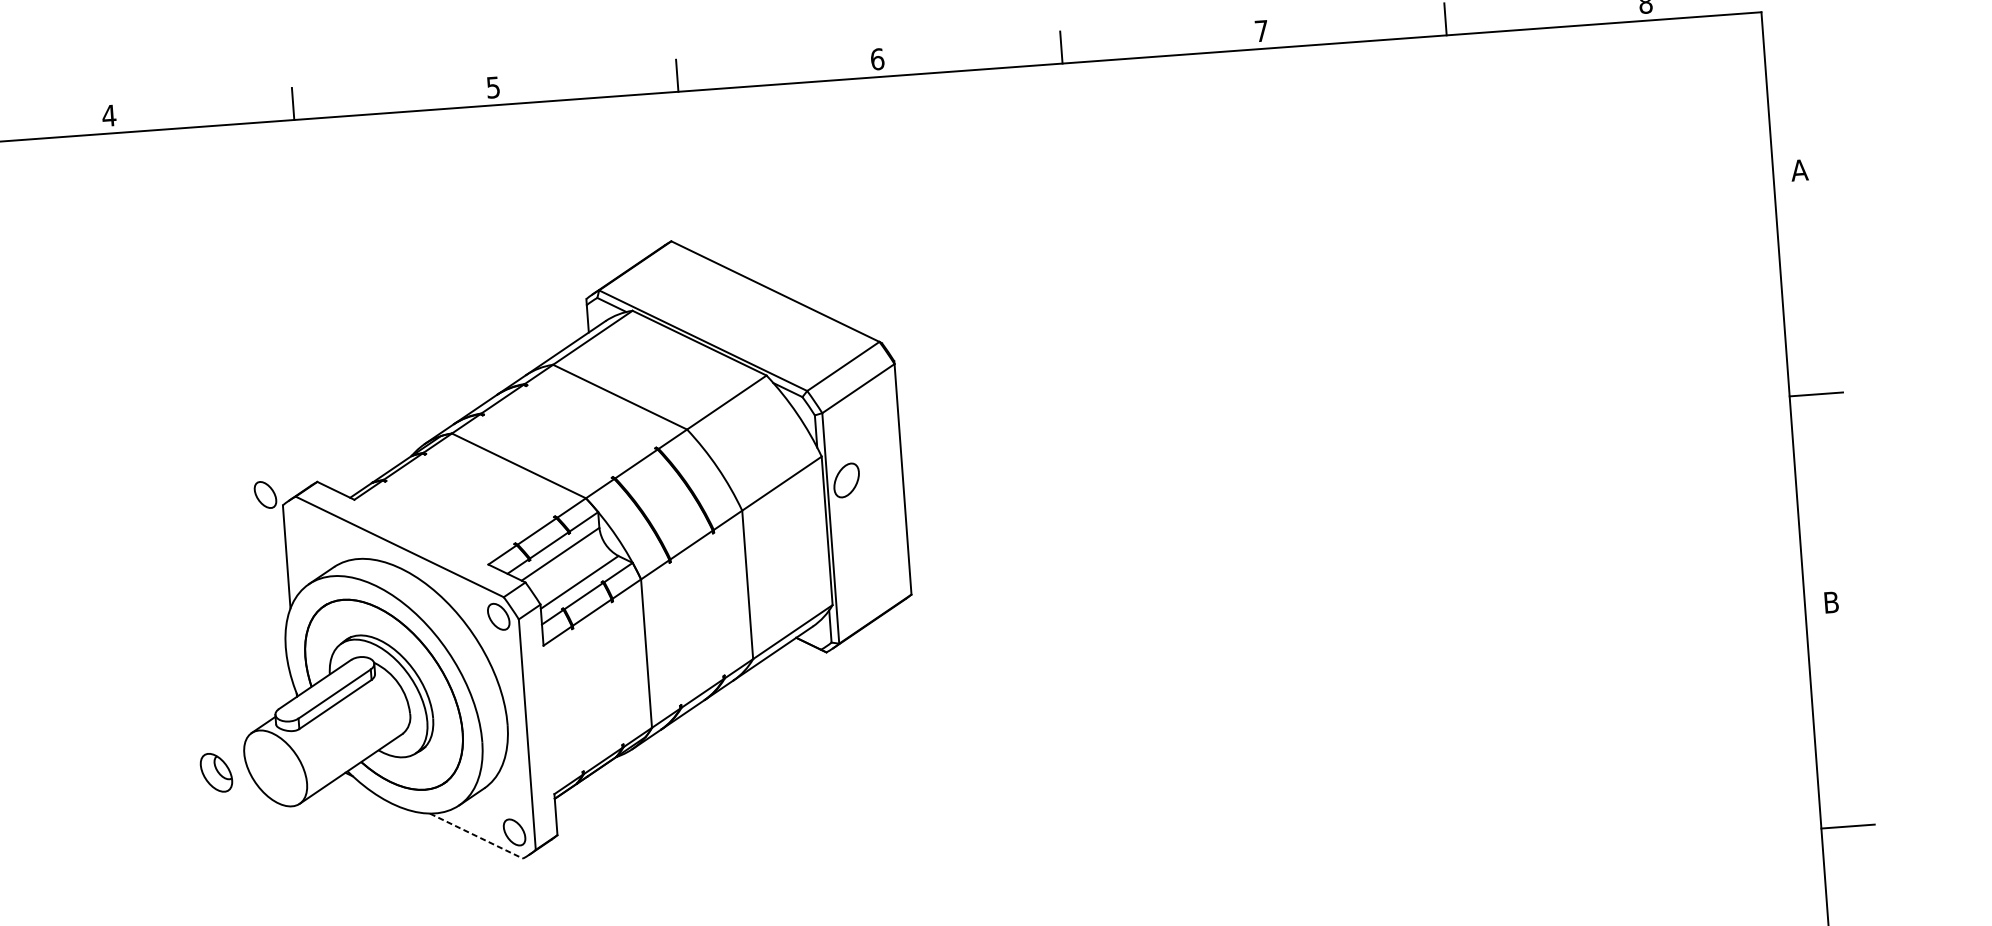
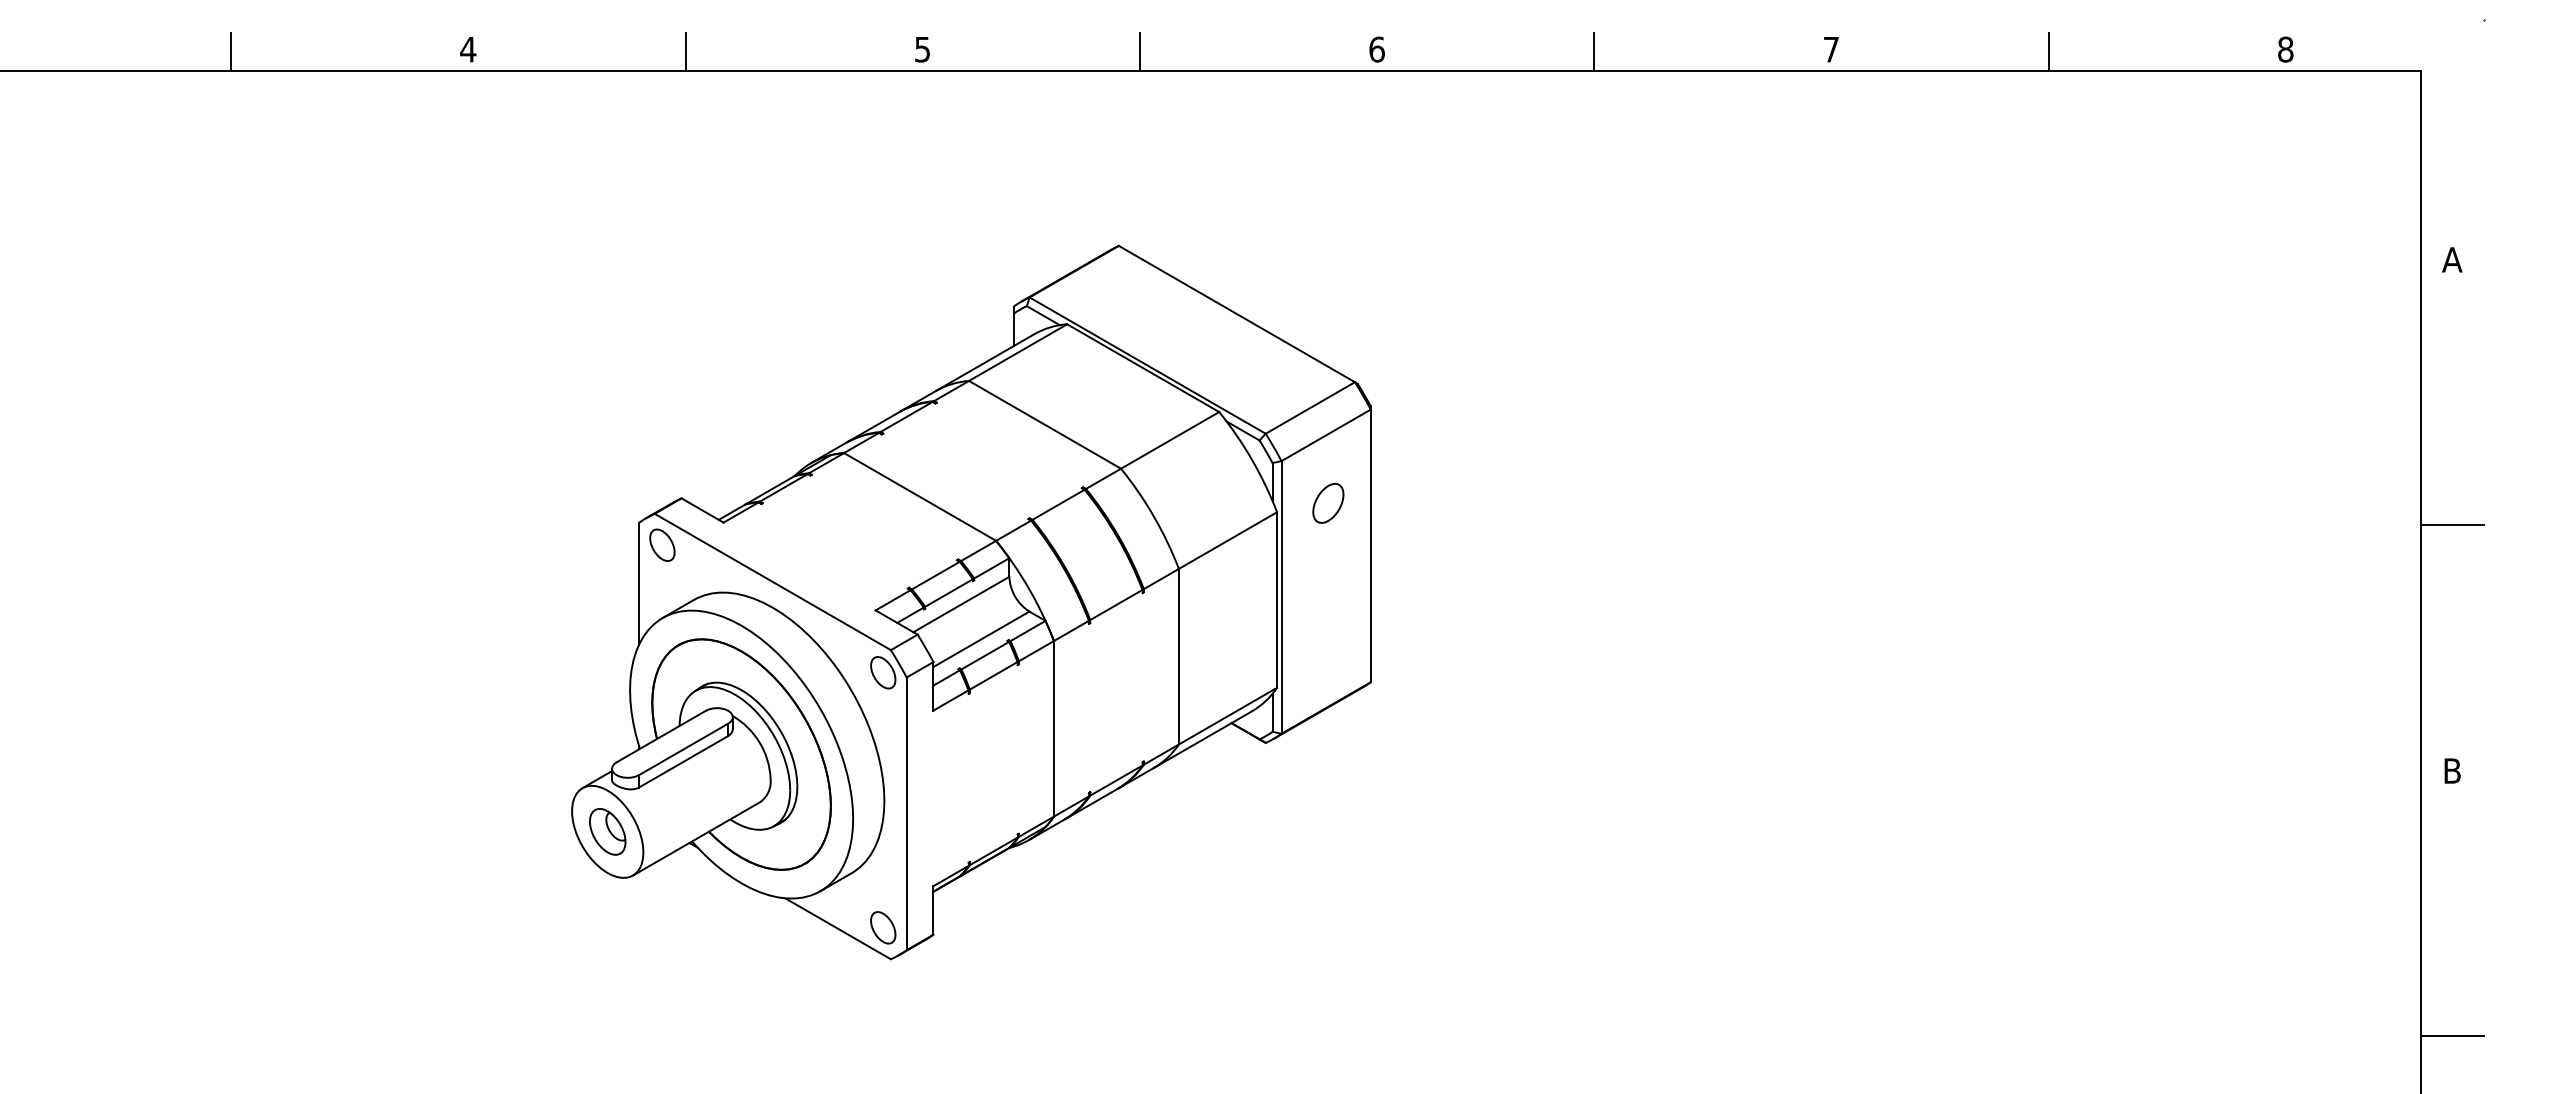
part: (846, 480) -> (1328, 503), moved
part: (265, 494) -> (662, 544), moved
part: (216, 772) -> (607, 831), moved
line: (476, 835) -> (838, 928), dashed -> solid

